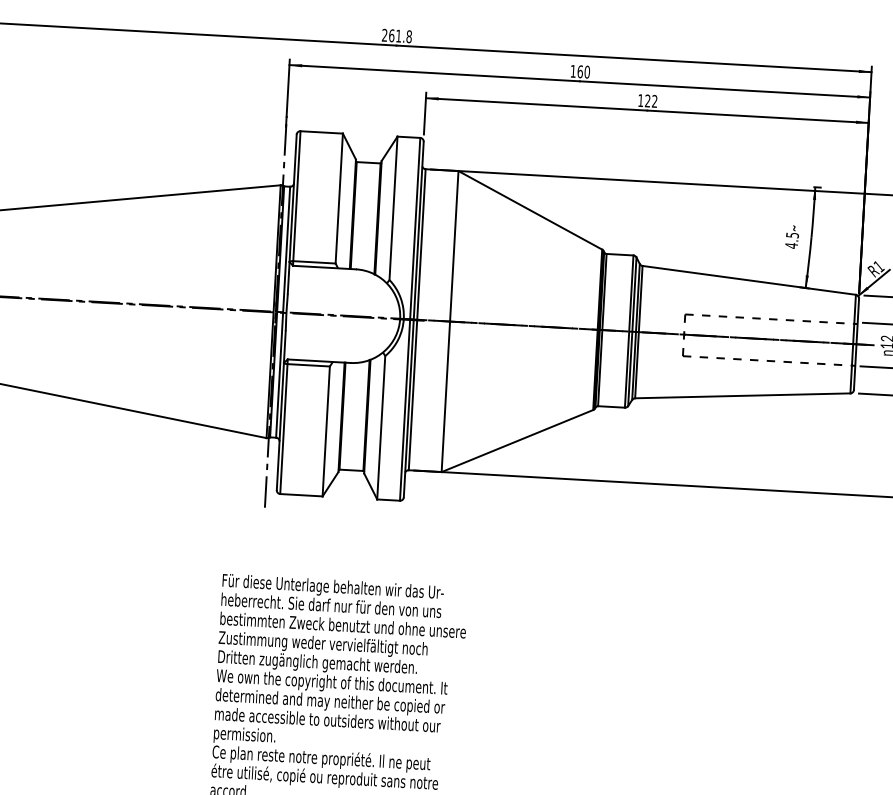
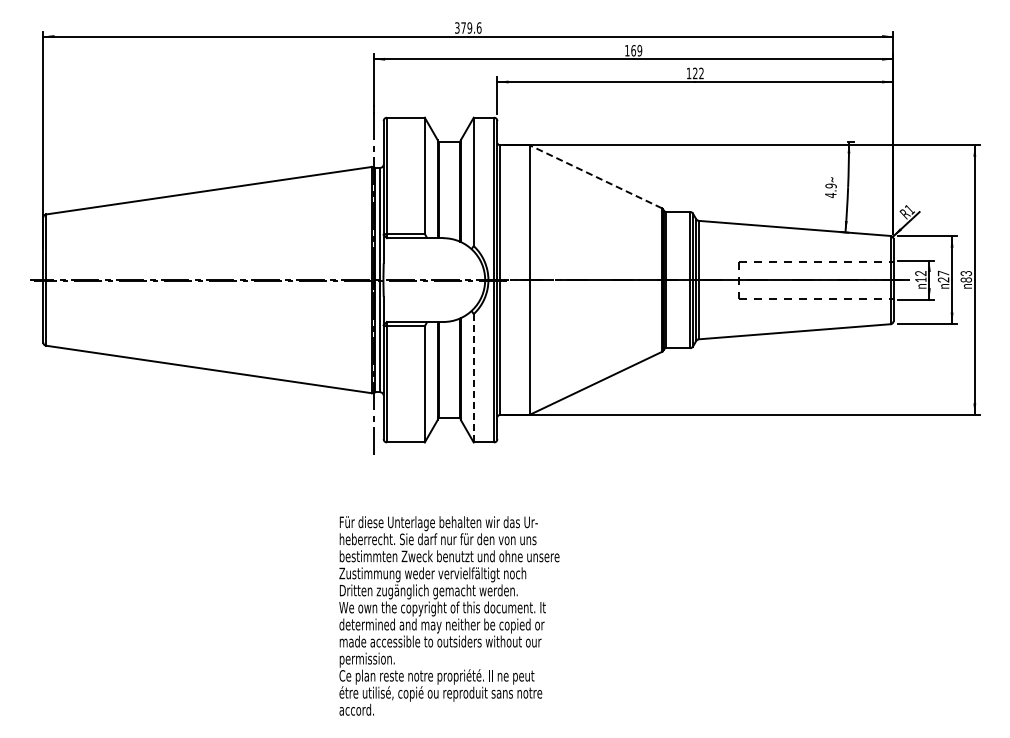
text: (397, 35) -> (468, 27), 261.8 -> 379.6
text: (586, 71) -> (639, 50), 160 -> 169
line: (529, 209) -> (595, 176), solid -> dashed
text: (791, 234) -> (830, 185), 4.5 -> 4.9
line: (380, 427) -> (473, 378), solid -> dashed

